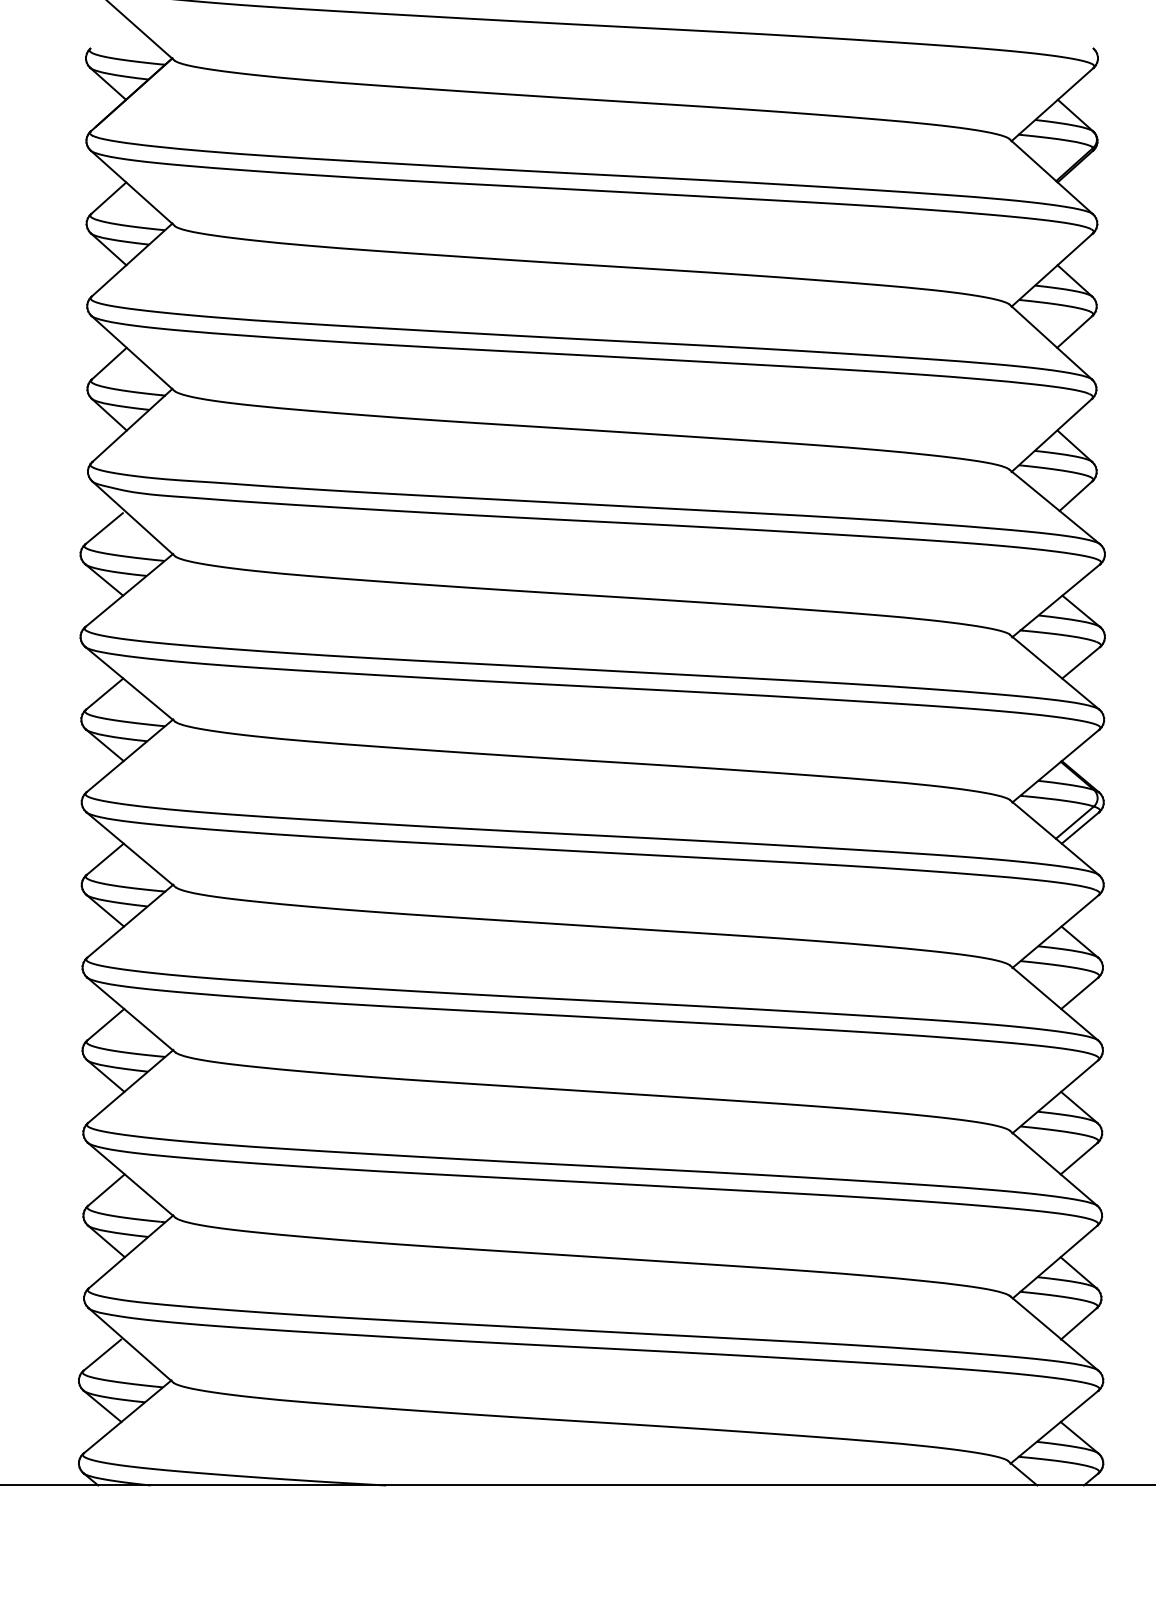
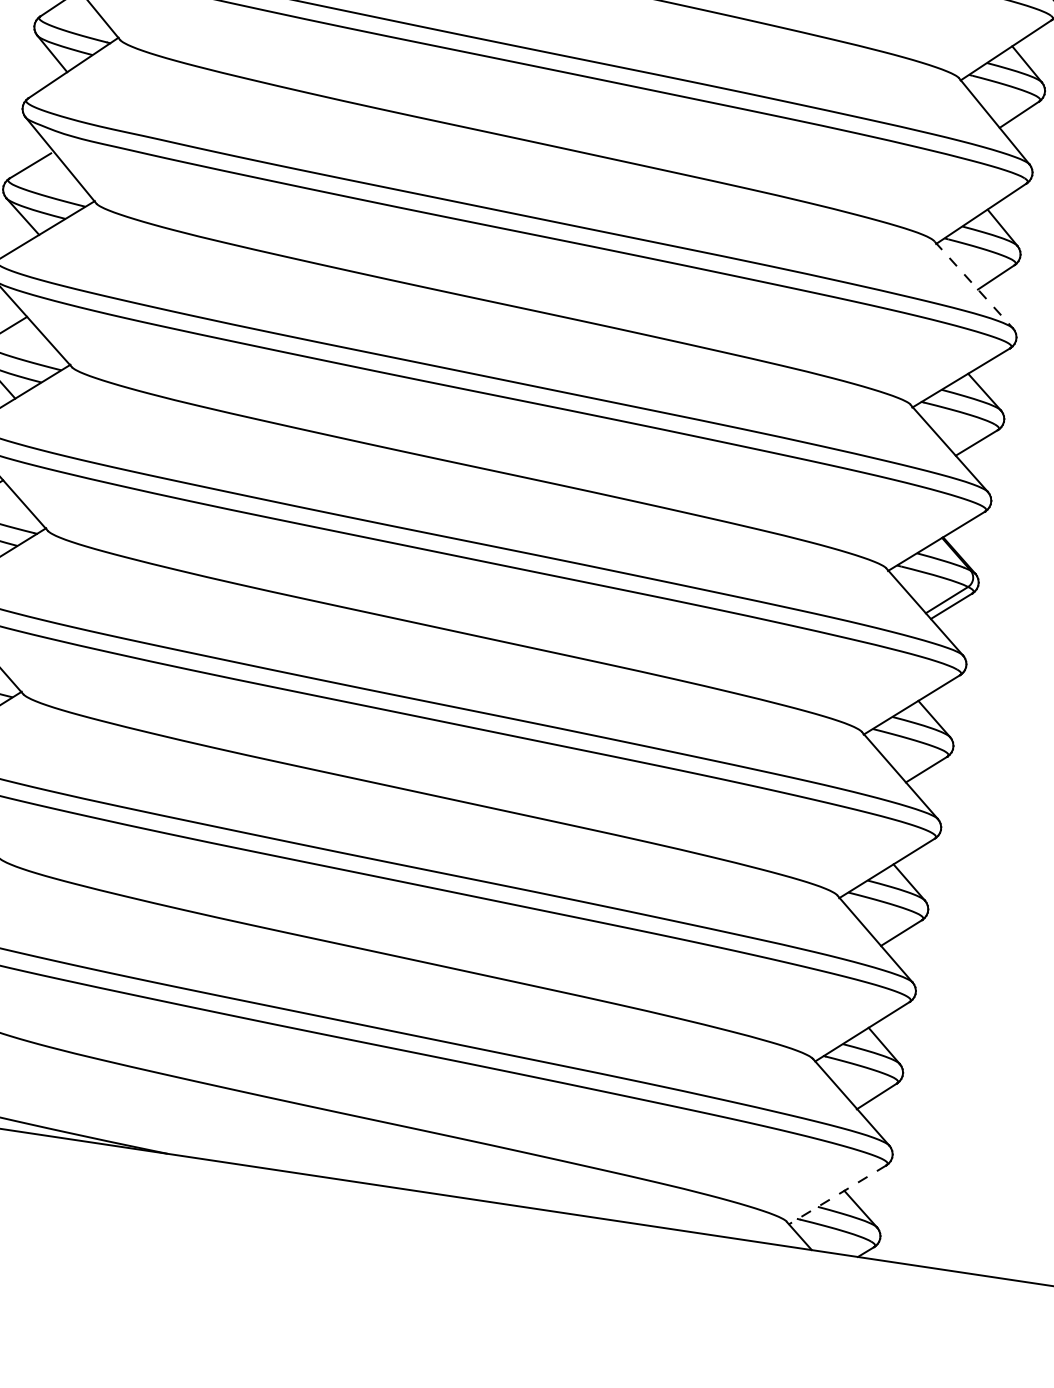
line: (1055, 507) -> (974, 285), solid -> dashed
line: (1054, 1427) -> (837, 1195), solid -> dashed

